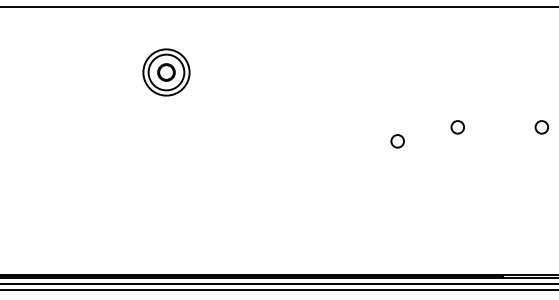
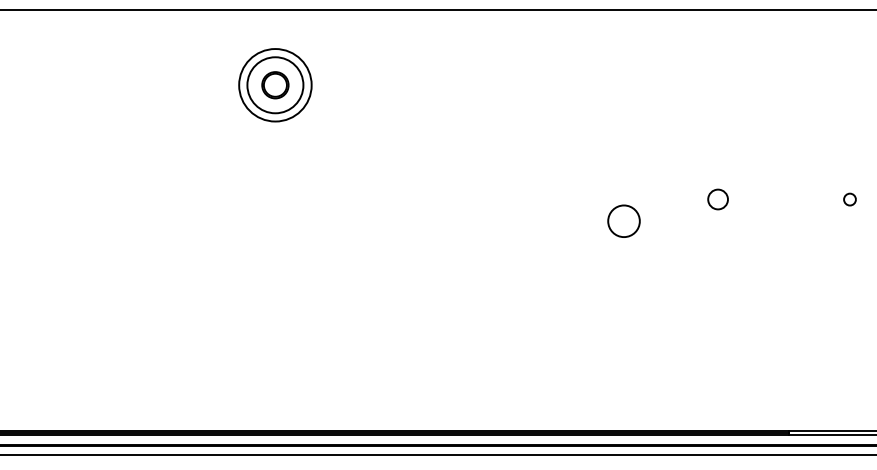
part: (166, 72) -> (275, 85), moved
circle: (541, 127) -> (849, 199), size x0.6
circle: (397, 141) -> (623, 221), size x1.6

